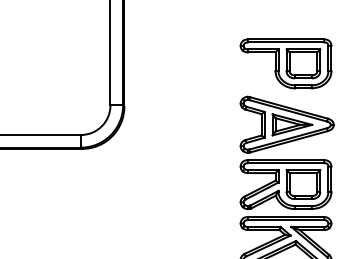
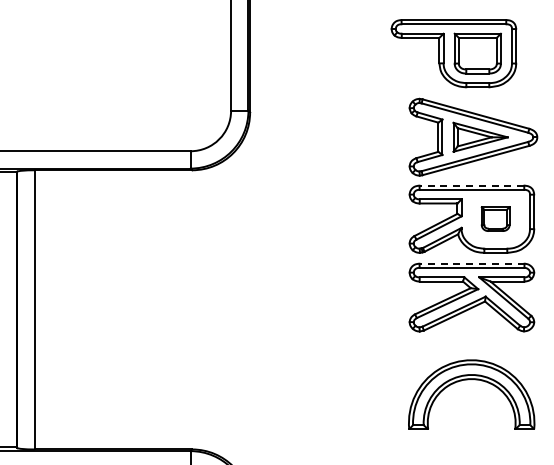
part: (285, 63) -> (453, 53), moved
line: (285, 159) -> (471, 185), solid -> dashed
part: (303, 184) -> (495, 218), size x0.6
line: (285, 216) -> (471, 263), solid -> dashed

